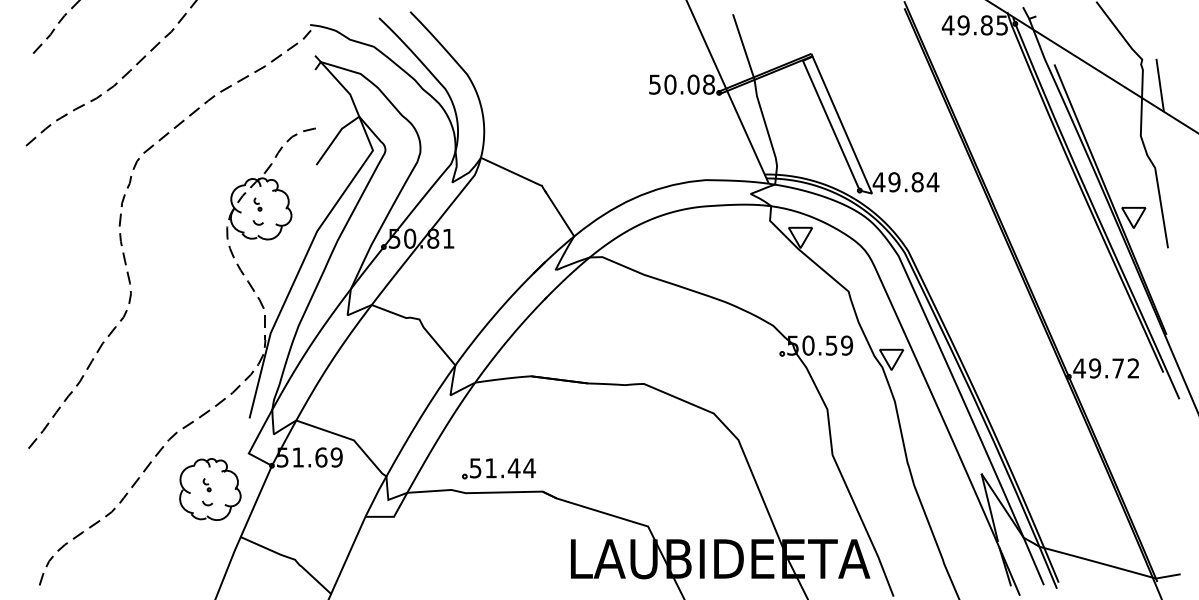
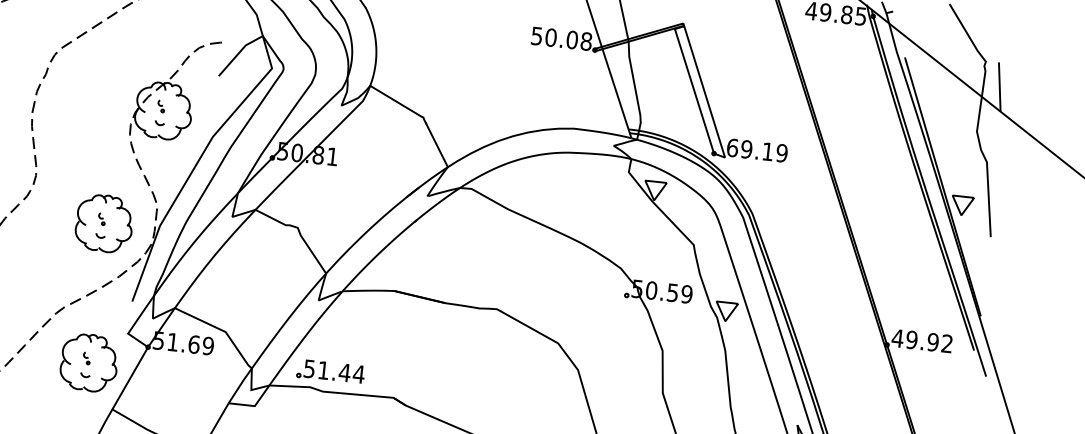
text: (905, 182) -> (756, 150), 49.84 -> 69.19
part: (210, 337) -> (104, 223), added
text: (1118, 368) -> (933, 342), 49.72 -> 49.92
part: (498, 468) -> (330, 371), moved

